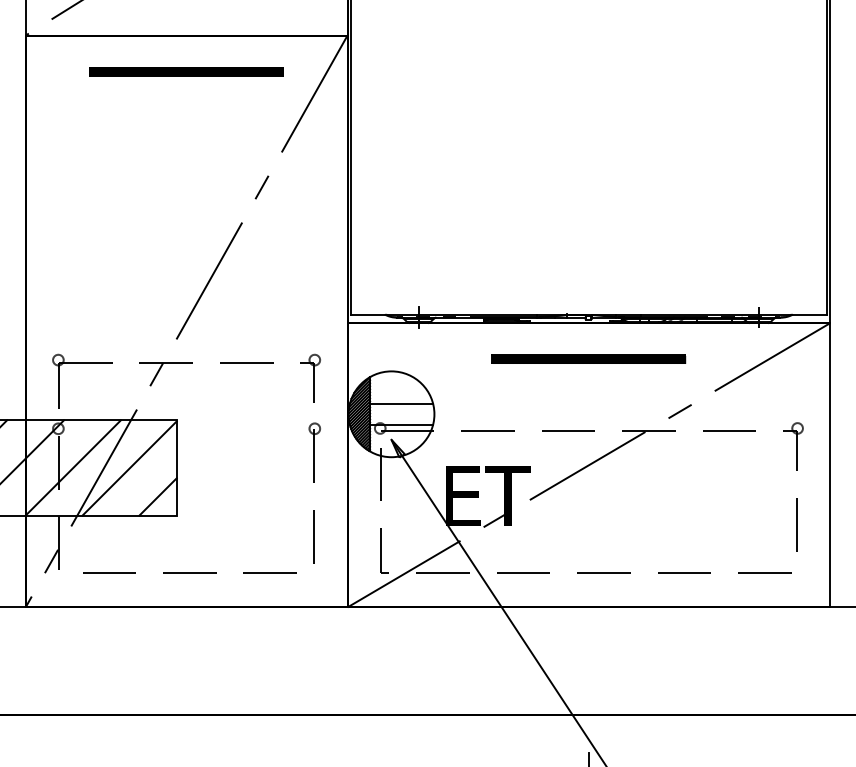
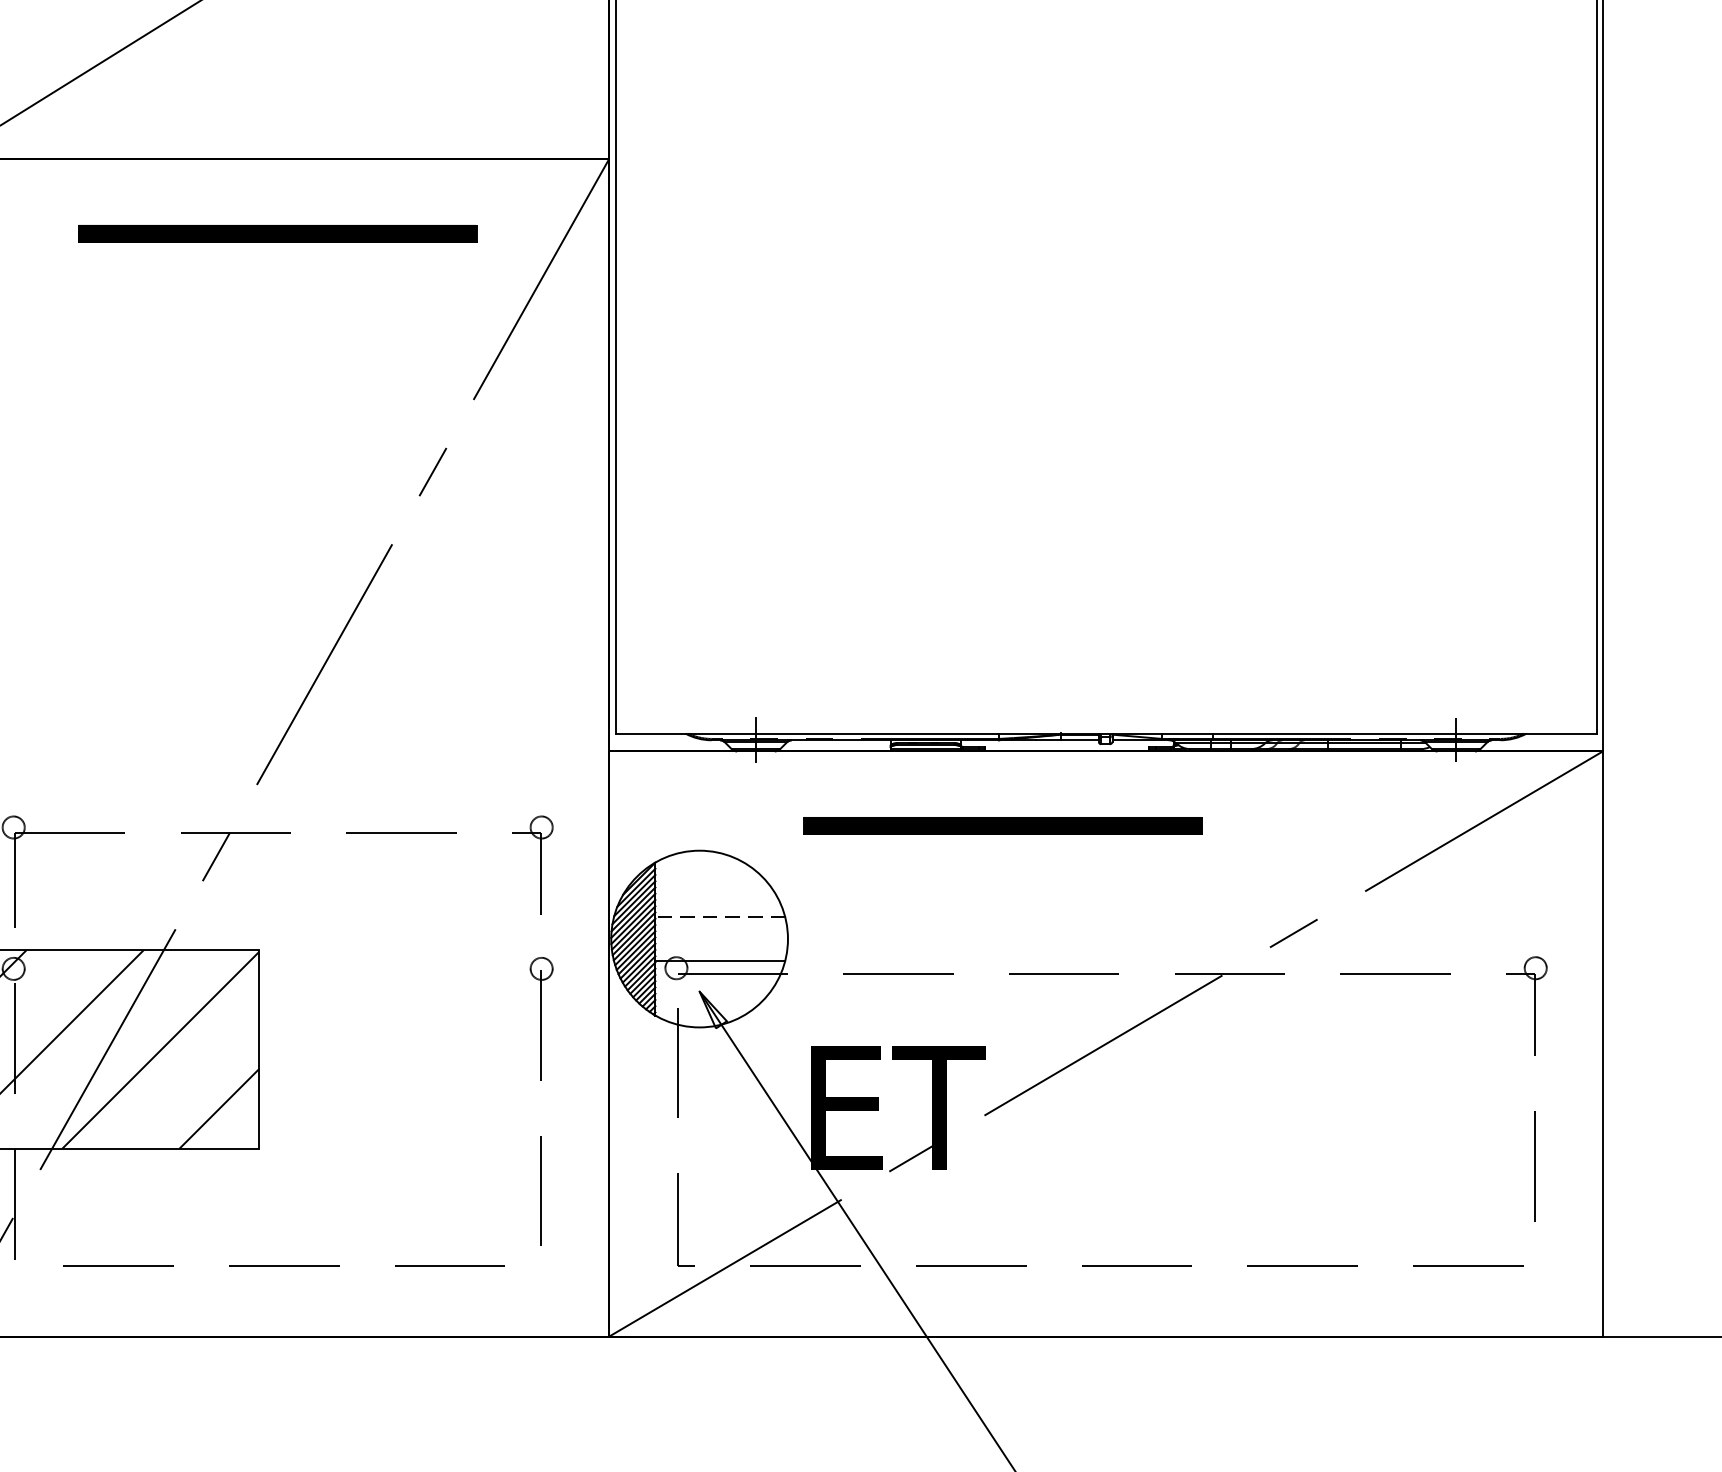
part: (588, 358) -> (1002, 824), moved
line: (401, 403) -> (720, 916), solid -> dashed

